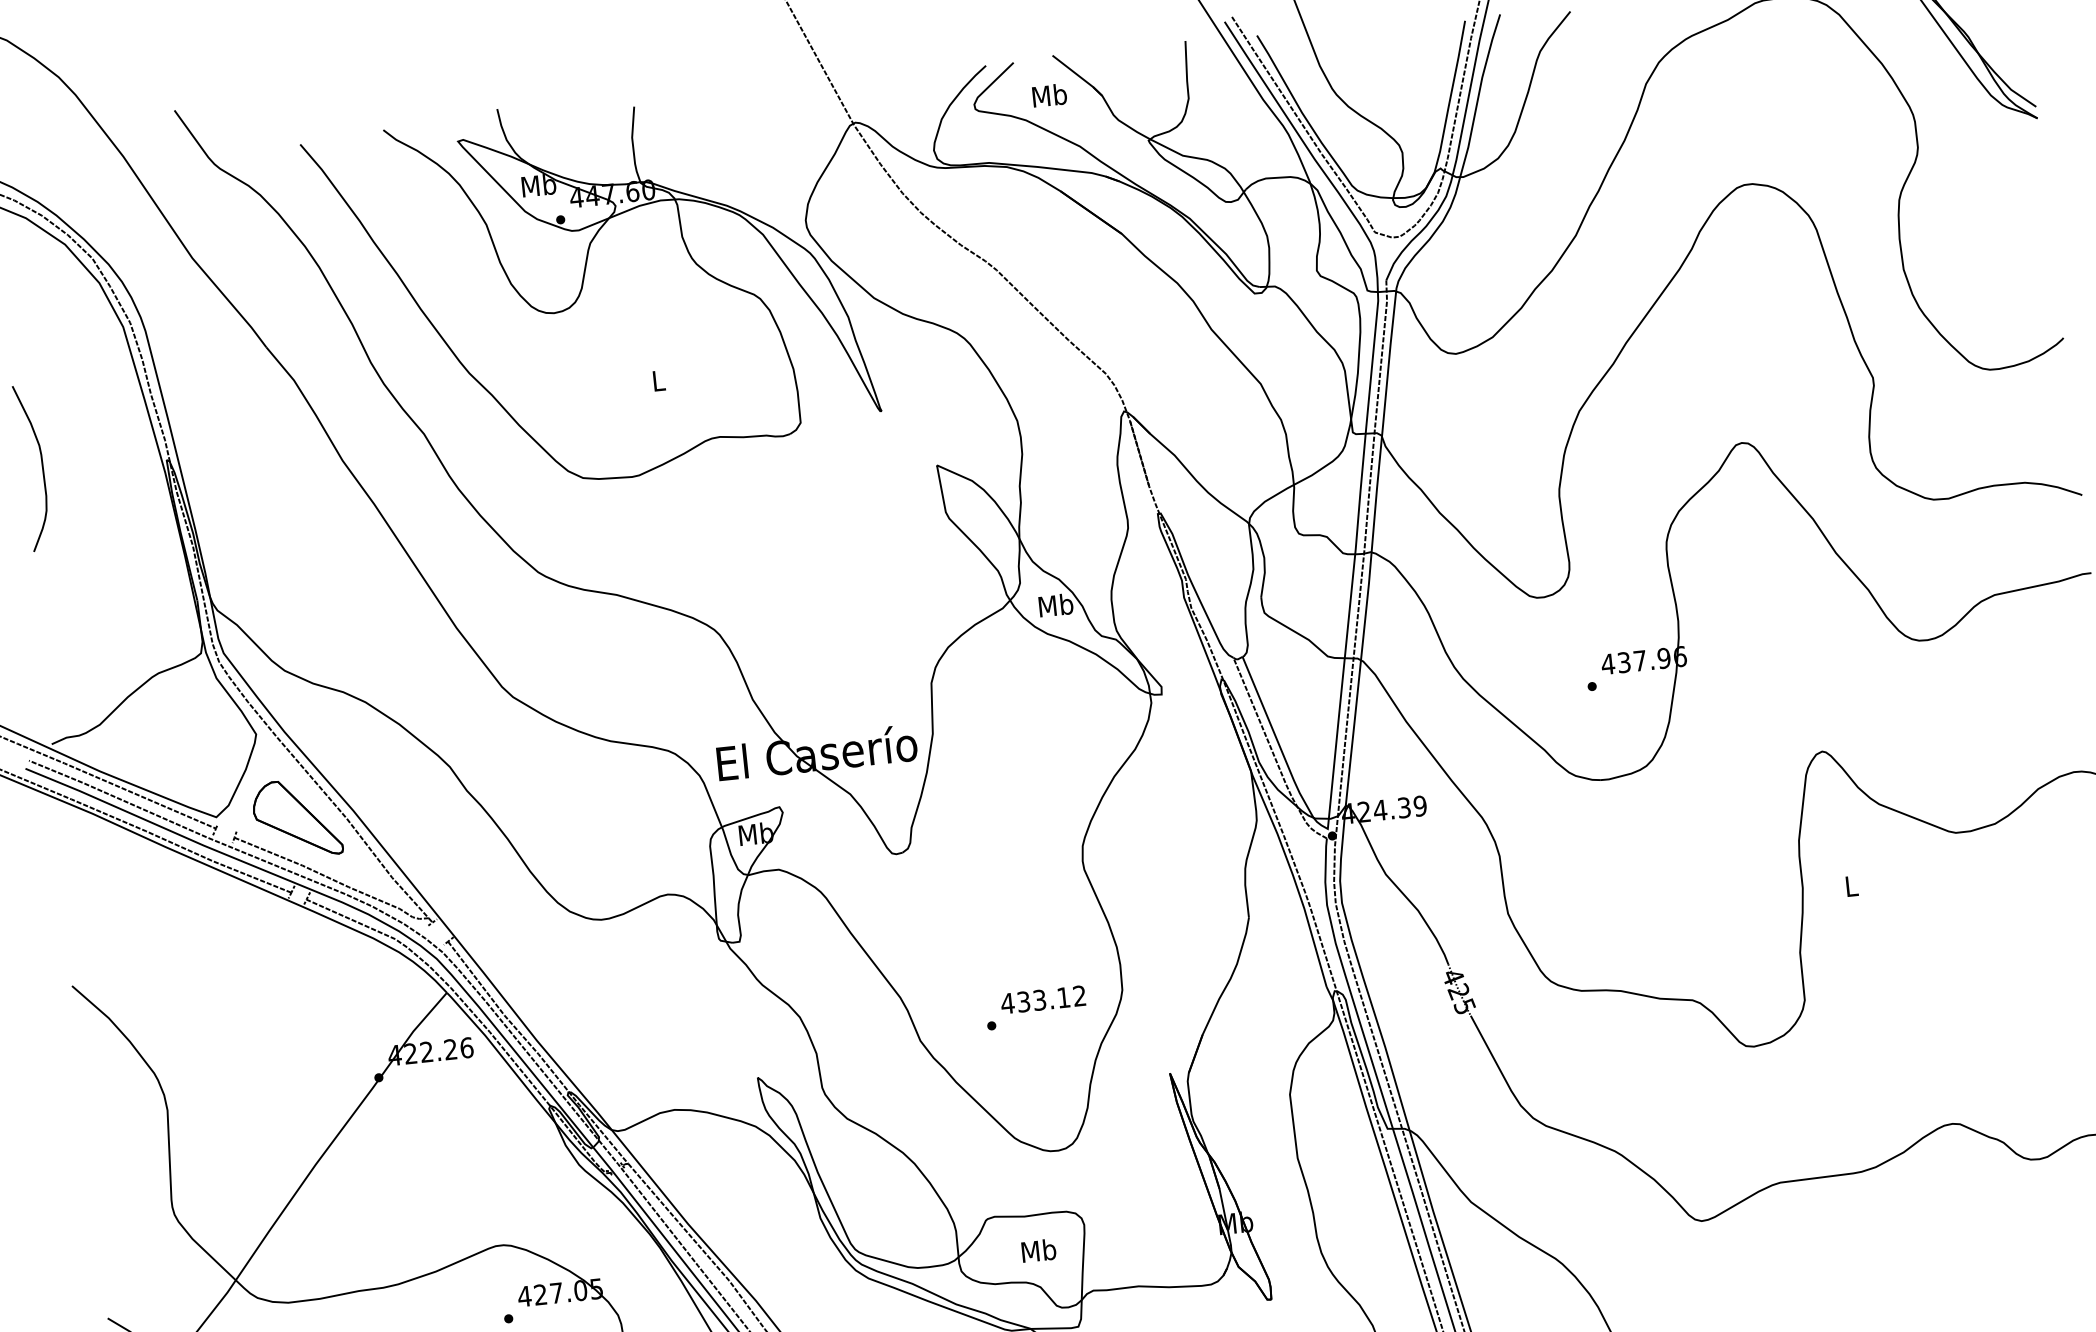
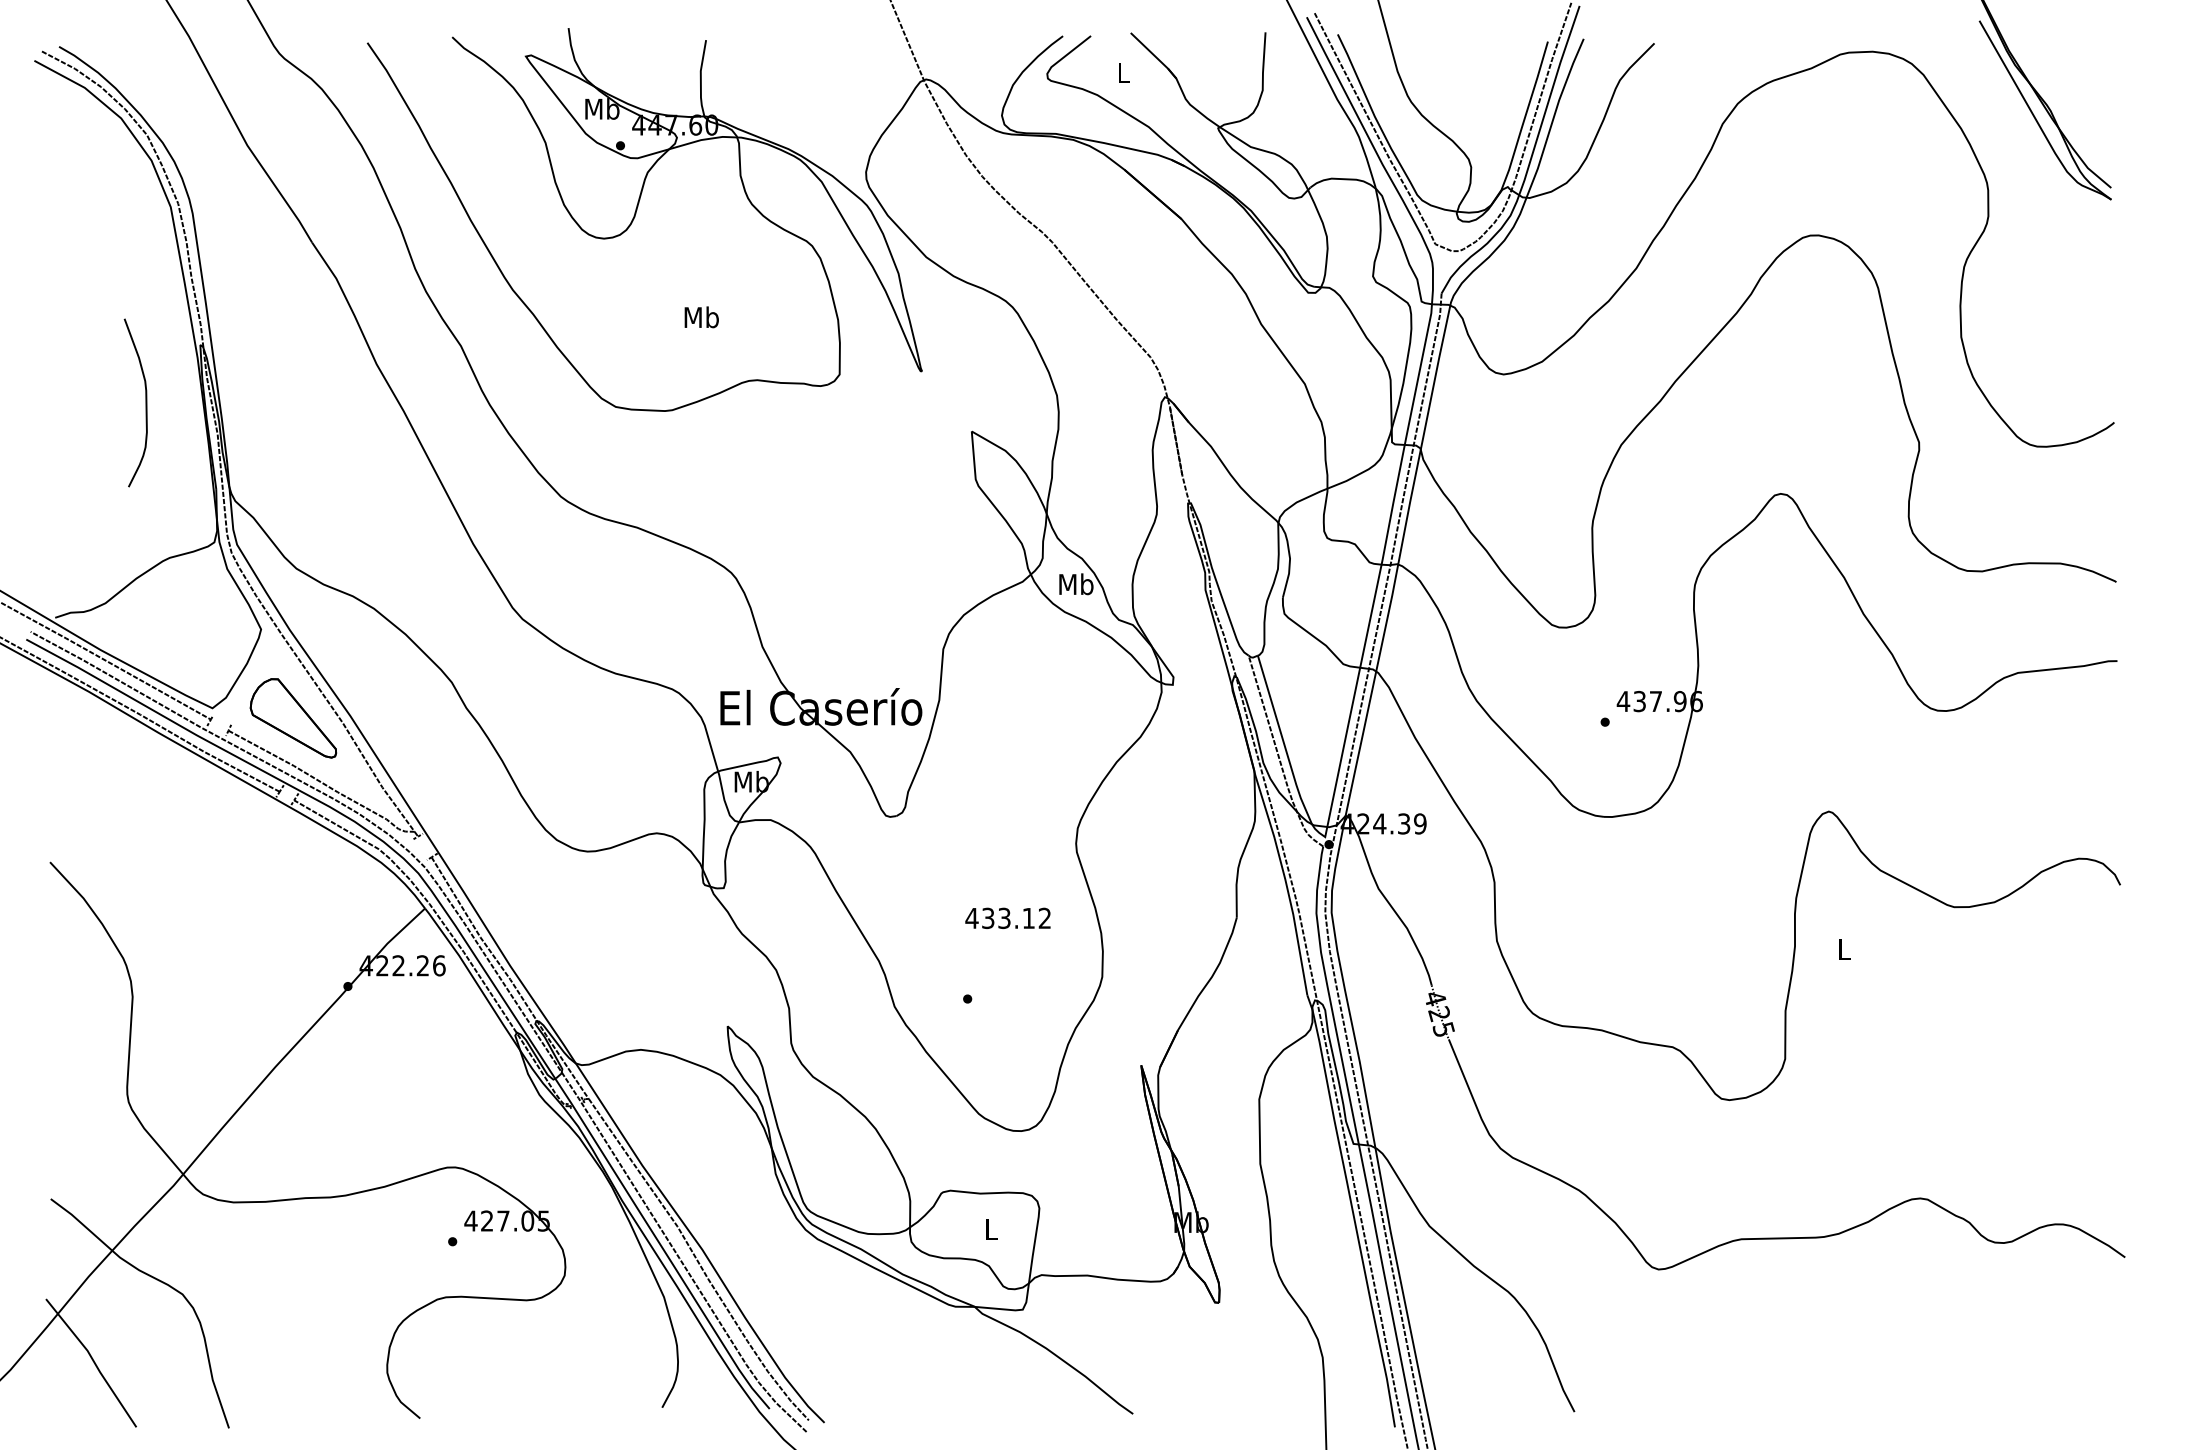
text: (1049, 95) -> (1123, 72), Mb -> L
text: (658, 380) -> (701, 317), L -> Mb
curve: (41, 466) -> (145, 402), moved
text: (1042, 999) -> (1007, 917), moved
text: (1039, 1250) -> (991, 1229), Mb -> L

